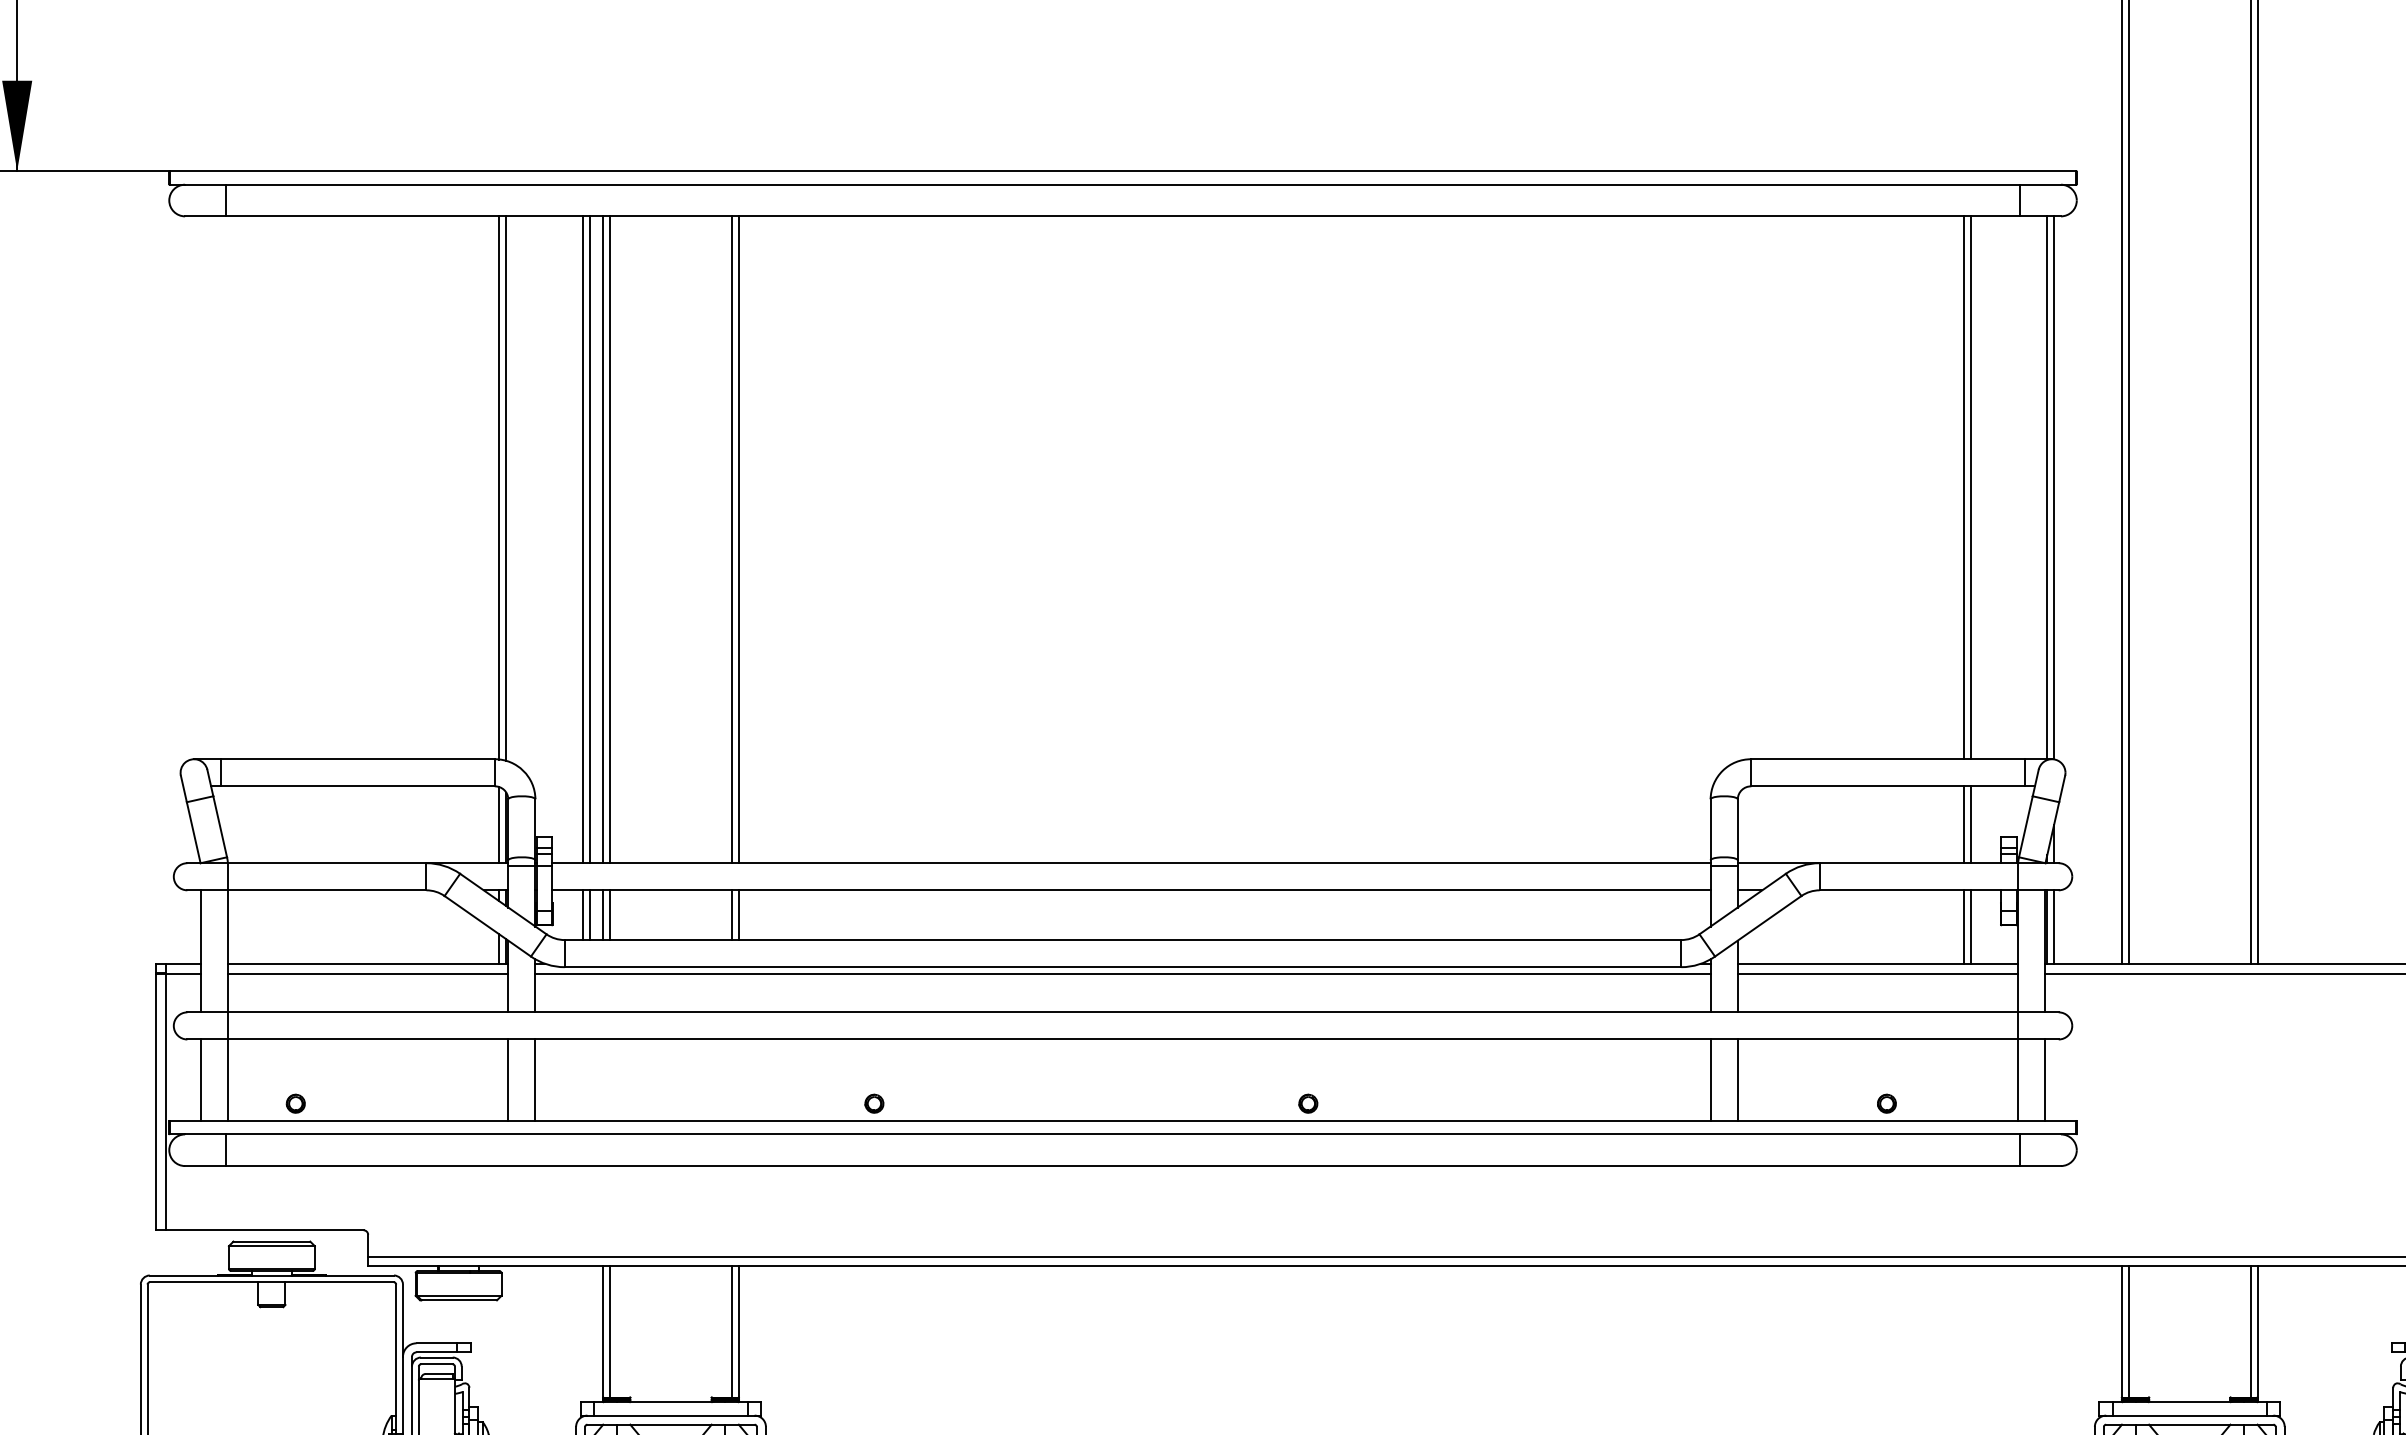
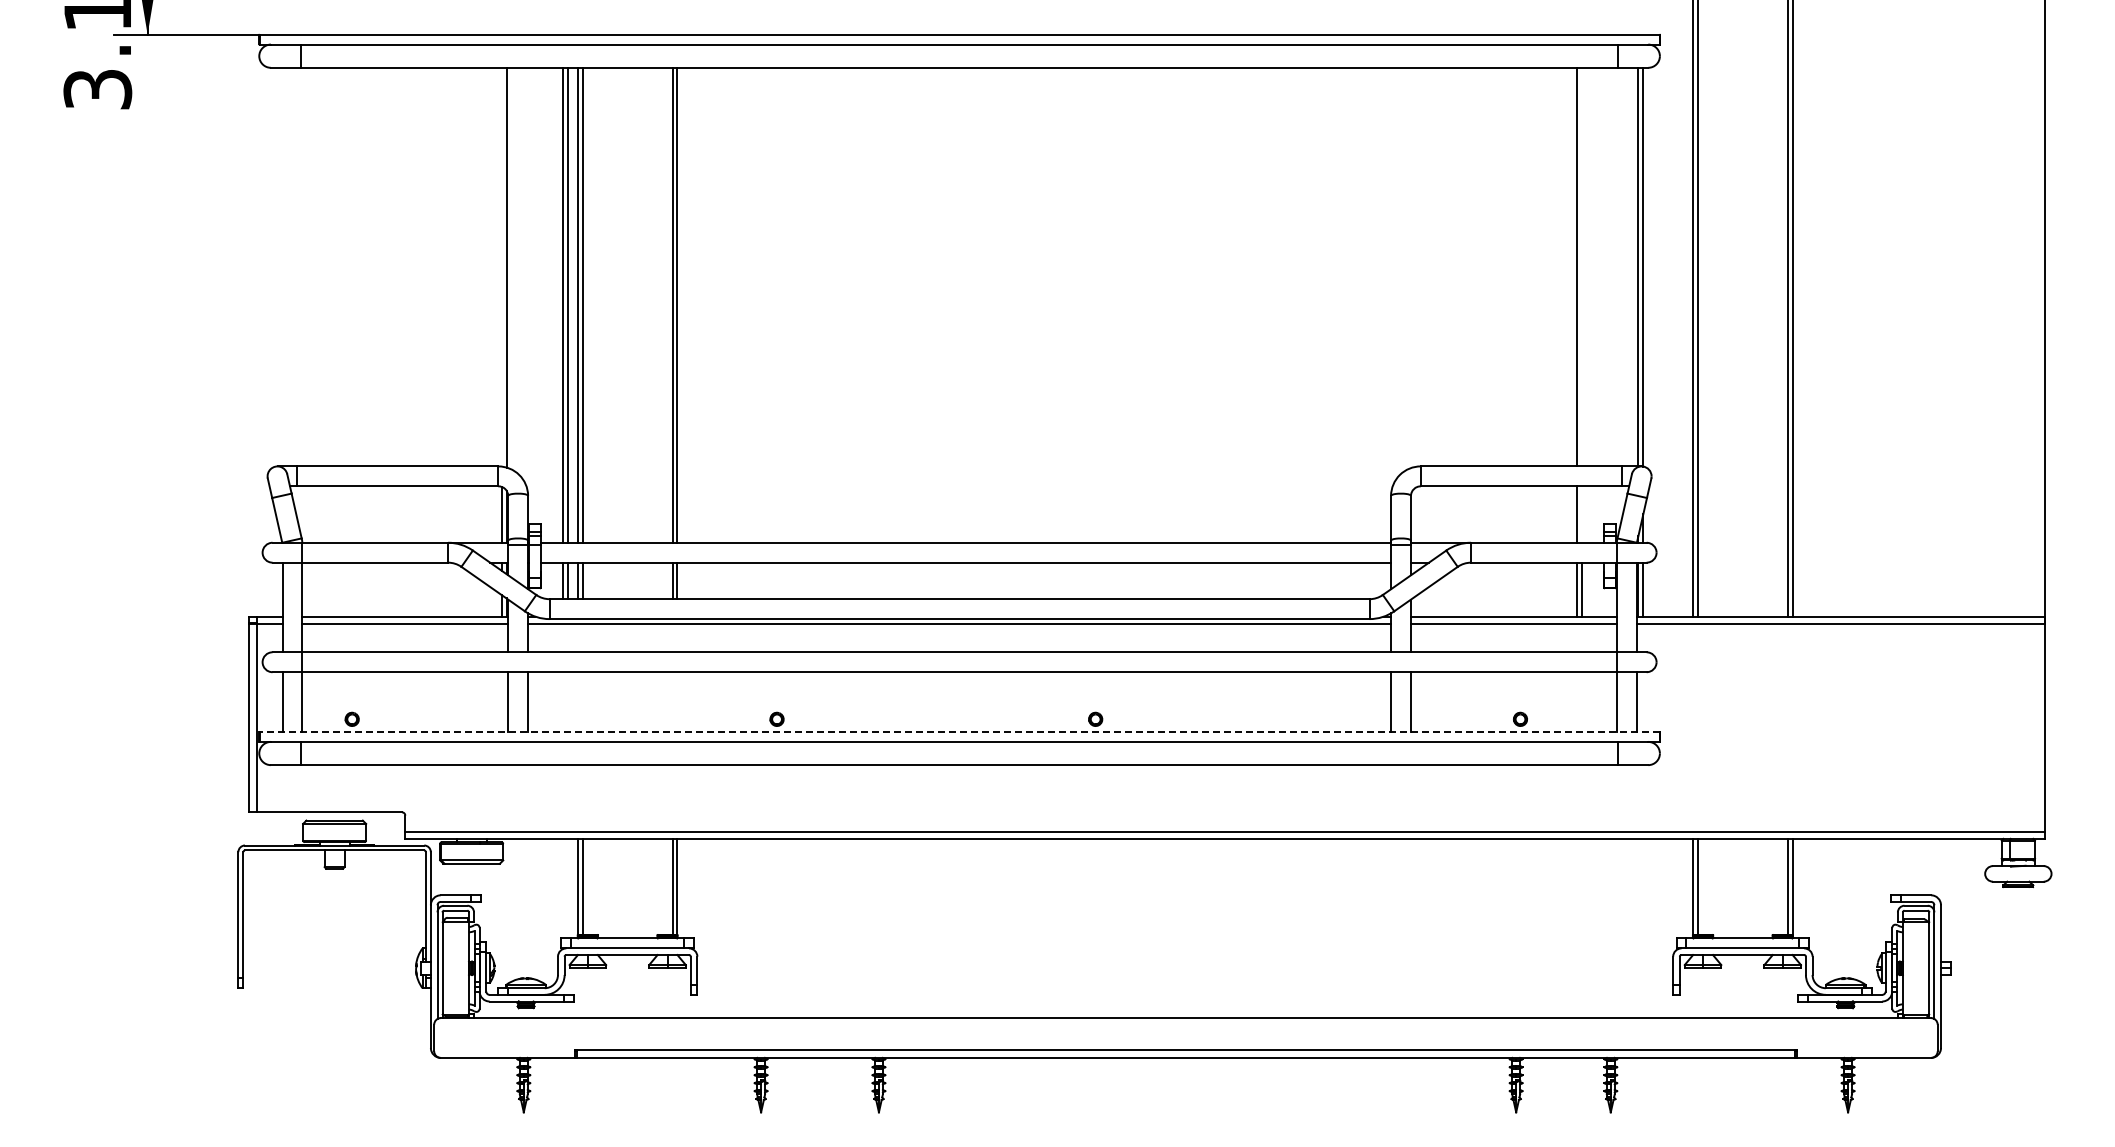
line: (499, 486) -> (501, 266), removed
line: (1970, 486) -> (1581, 266), removed
line: (1970, 824) -> (1581, 514), removed
line: (1122, 1120) -> (959, 731), solid -> dashed

